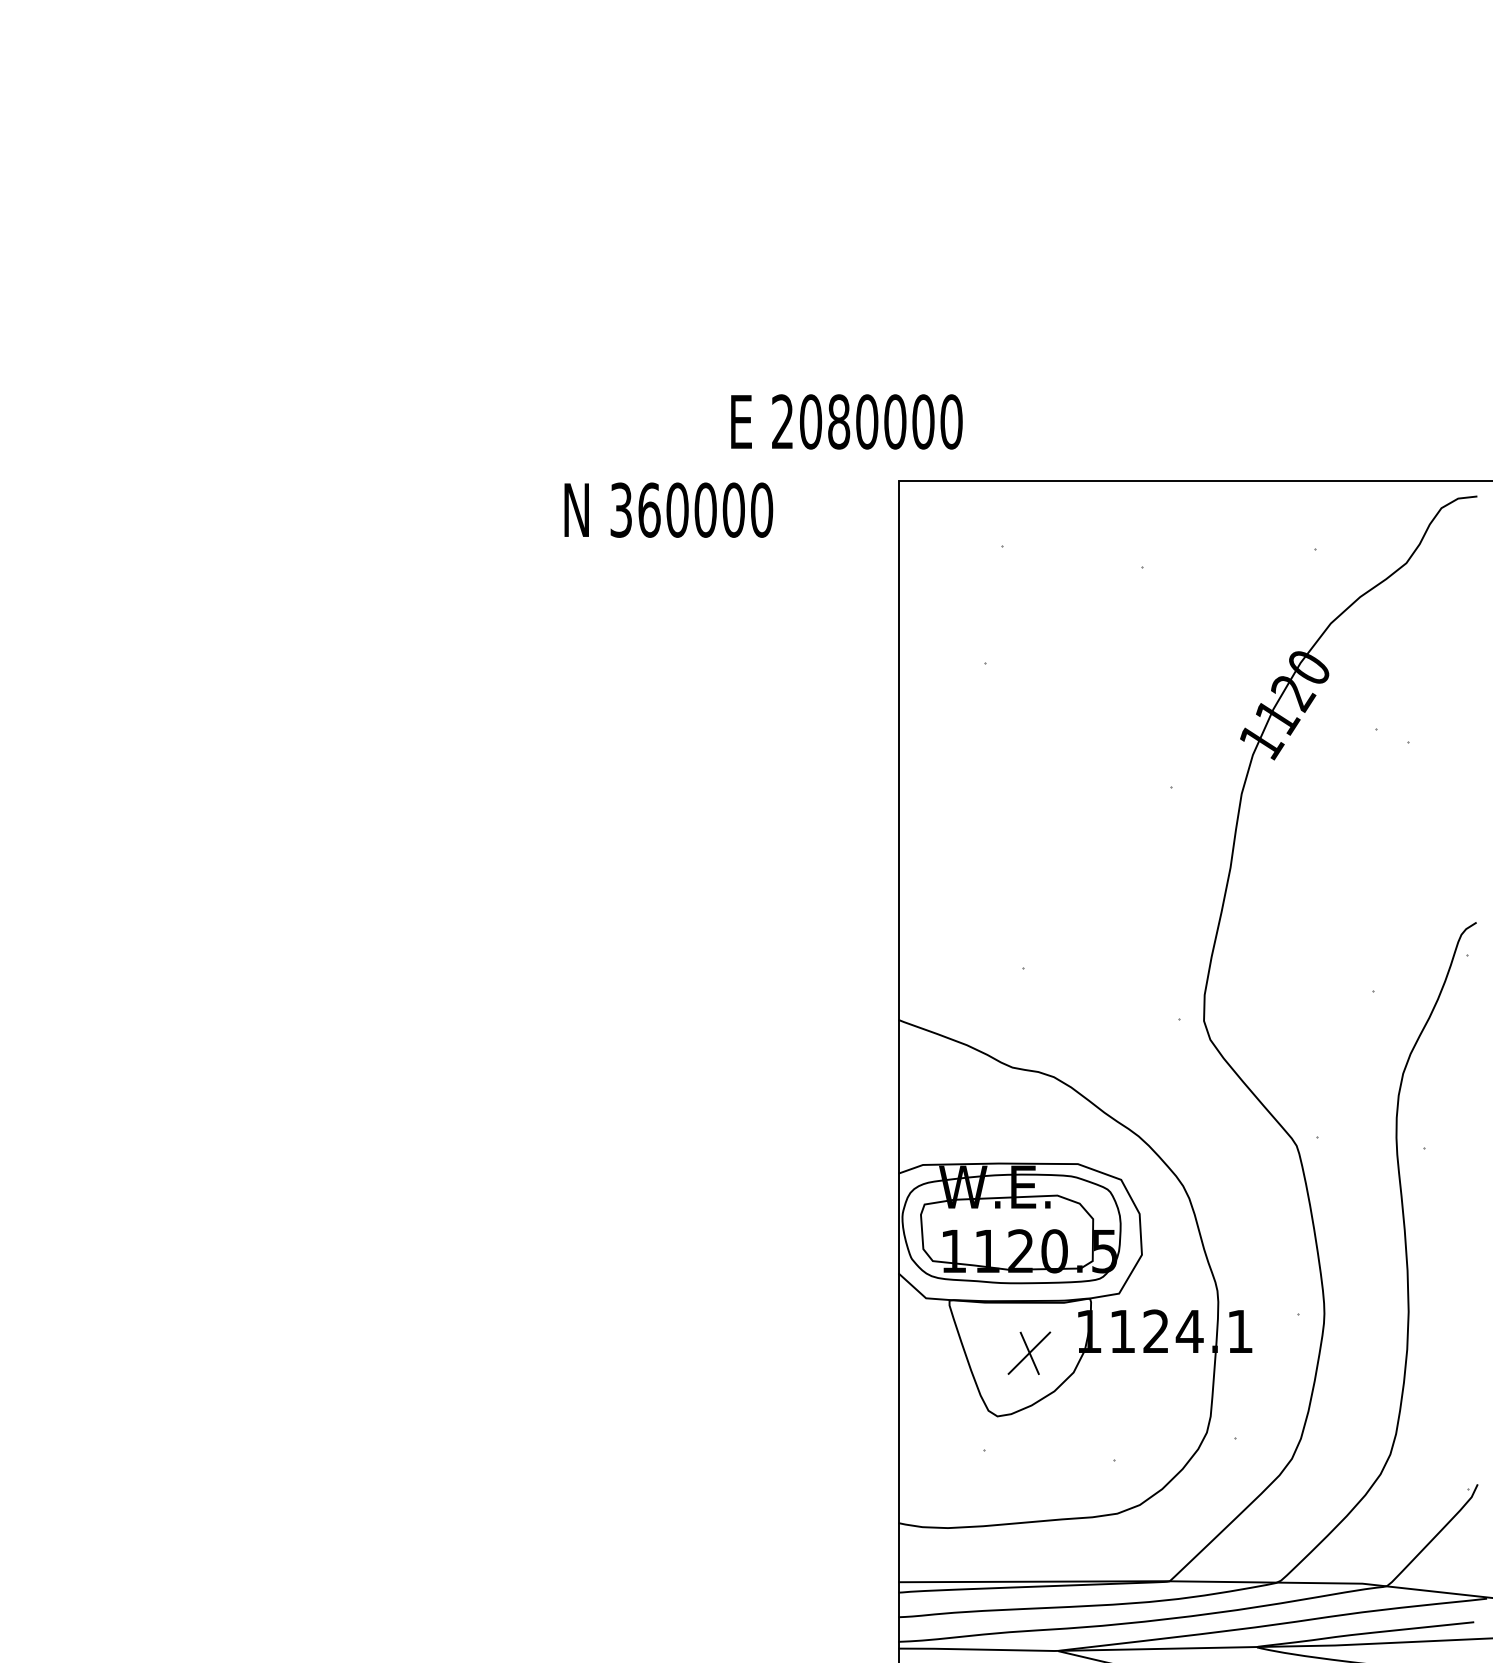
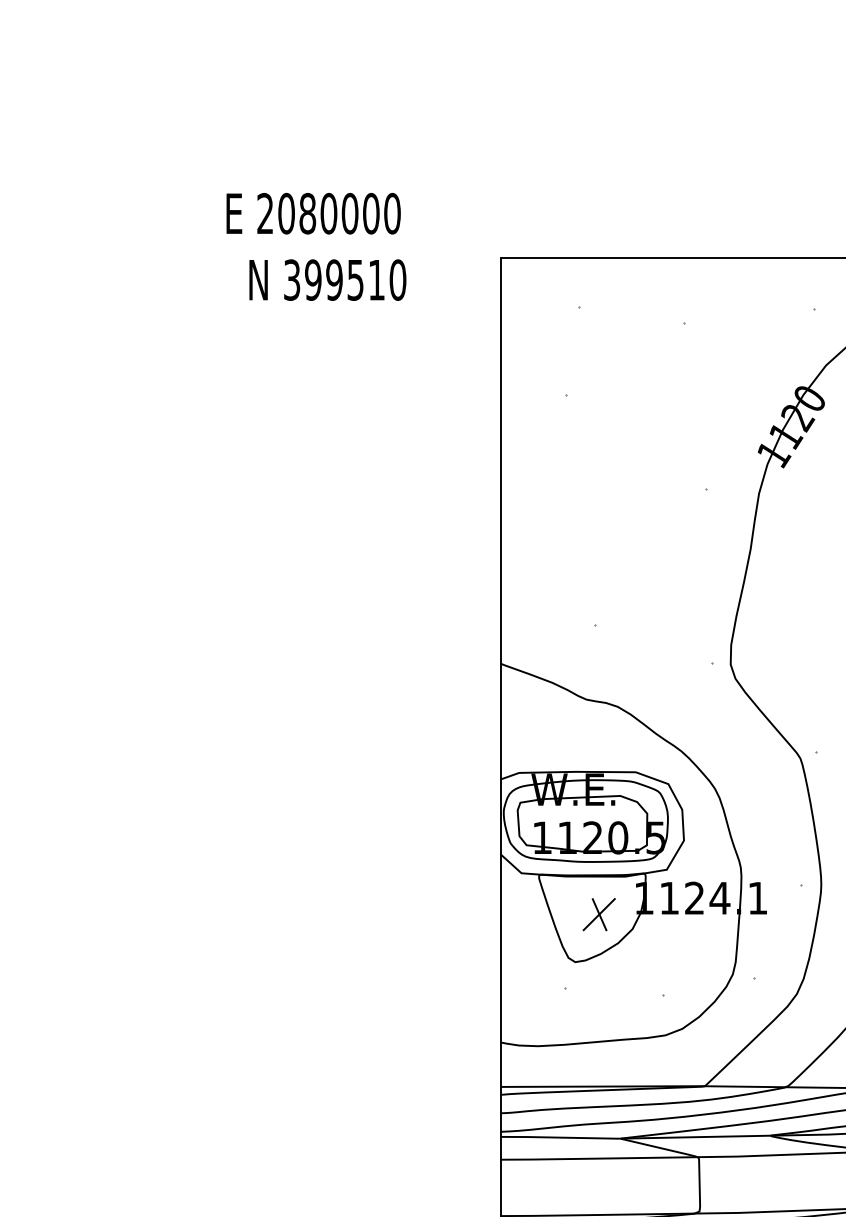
text: (846, 421) -> (313, 213), moved
text: (691, 509) -> (344, 279), 360000 -> 399510

